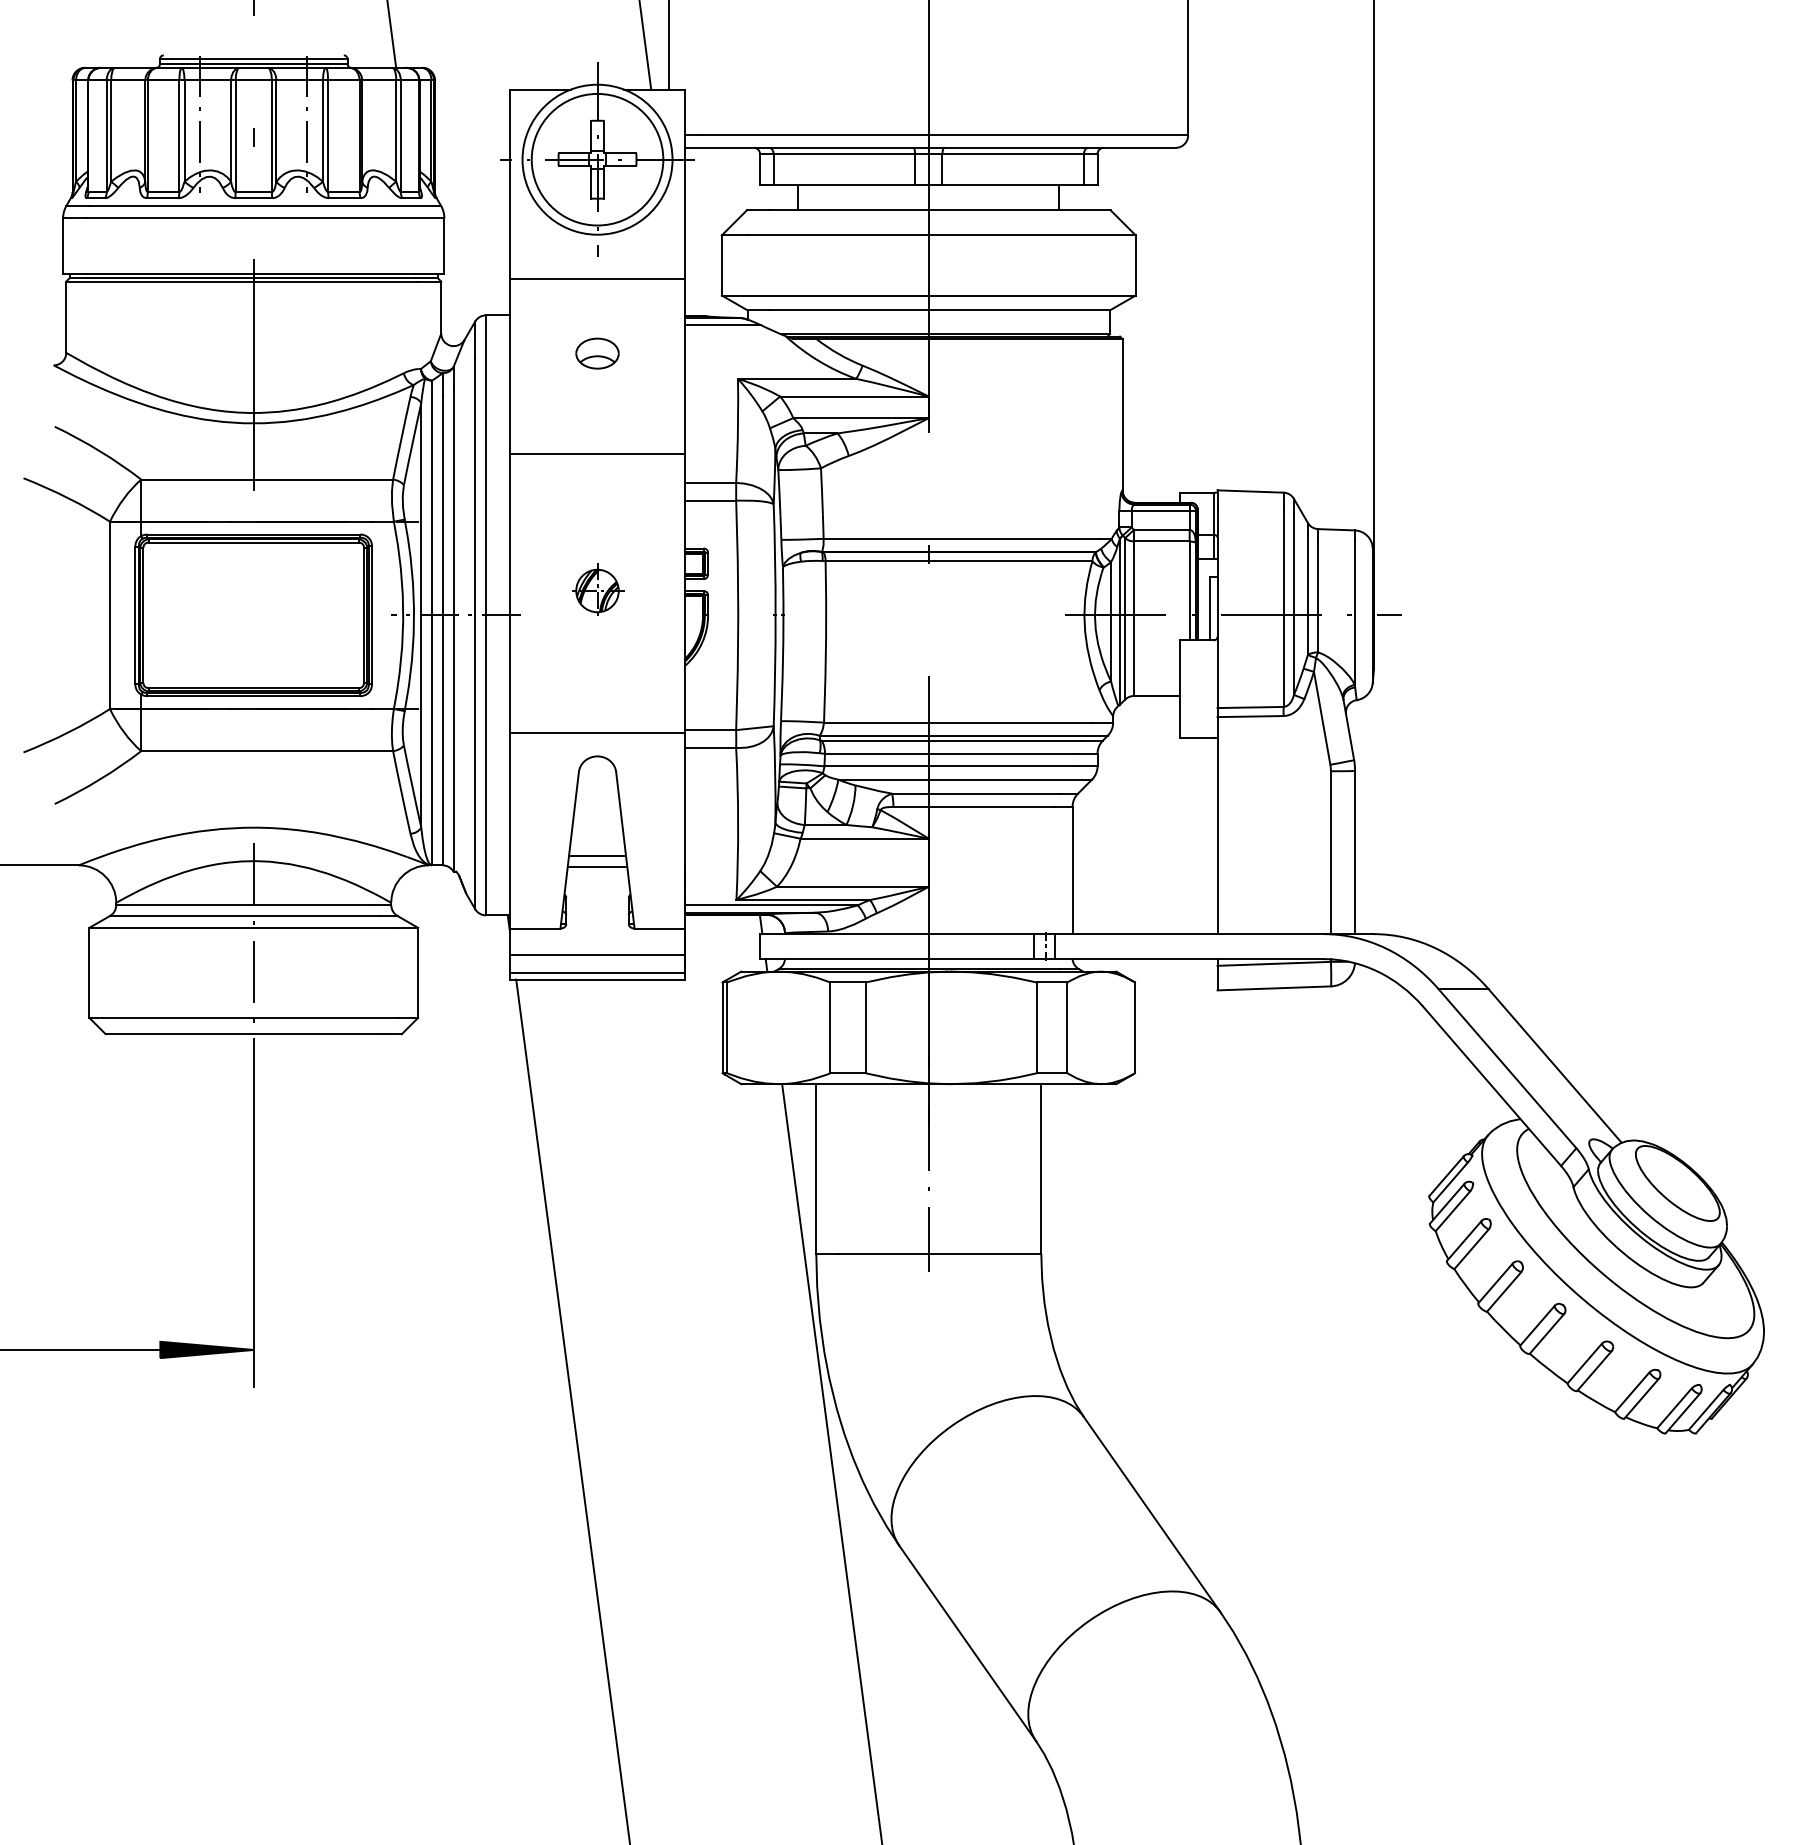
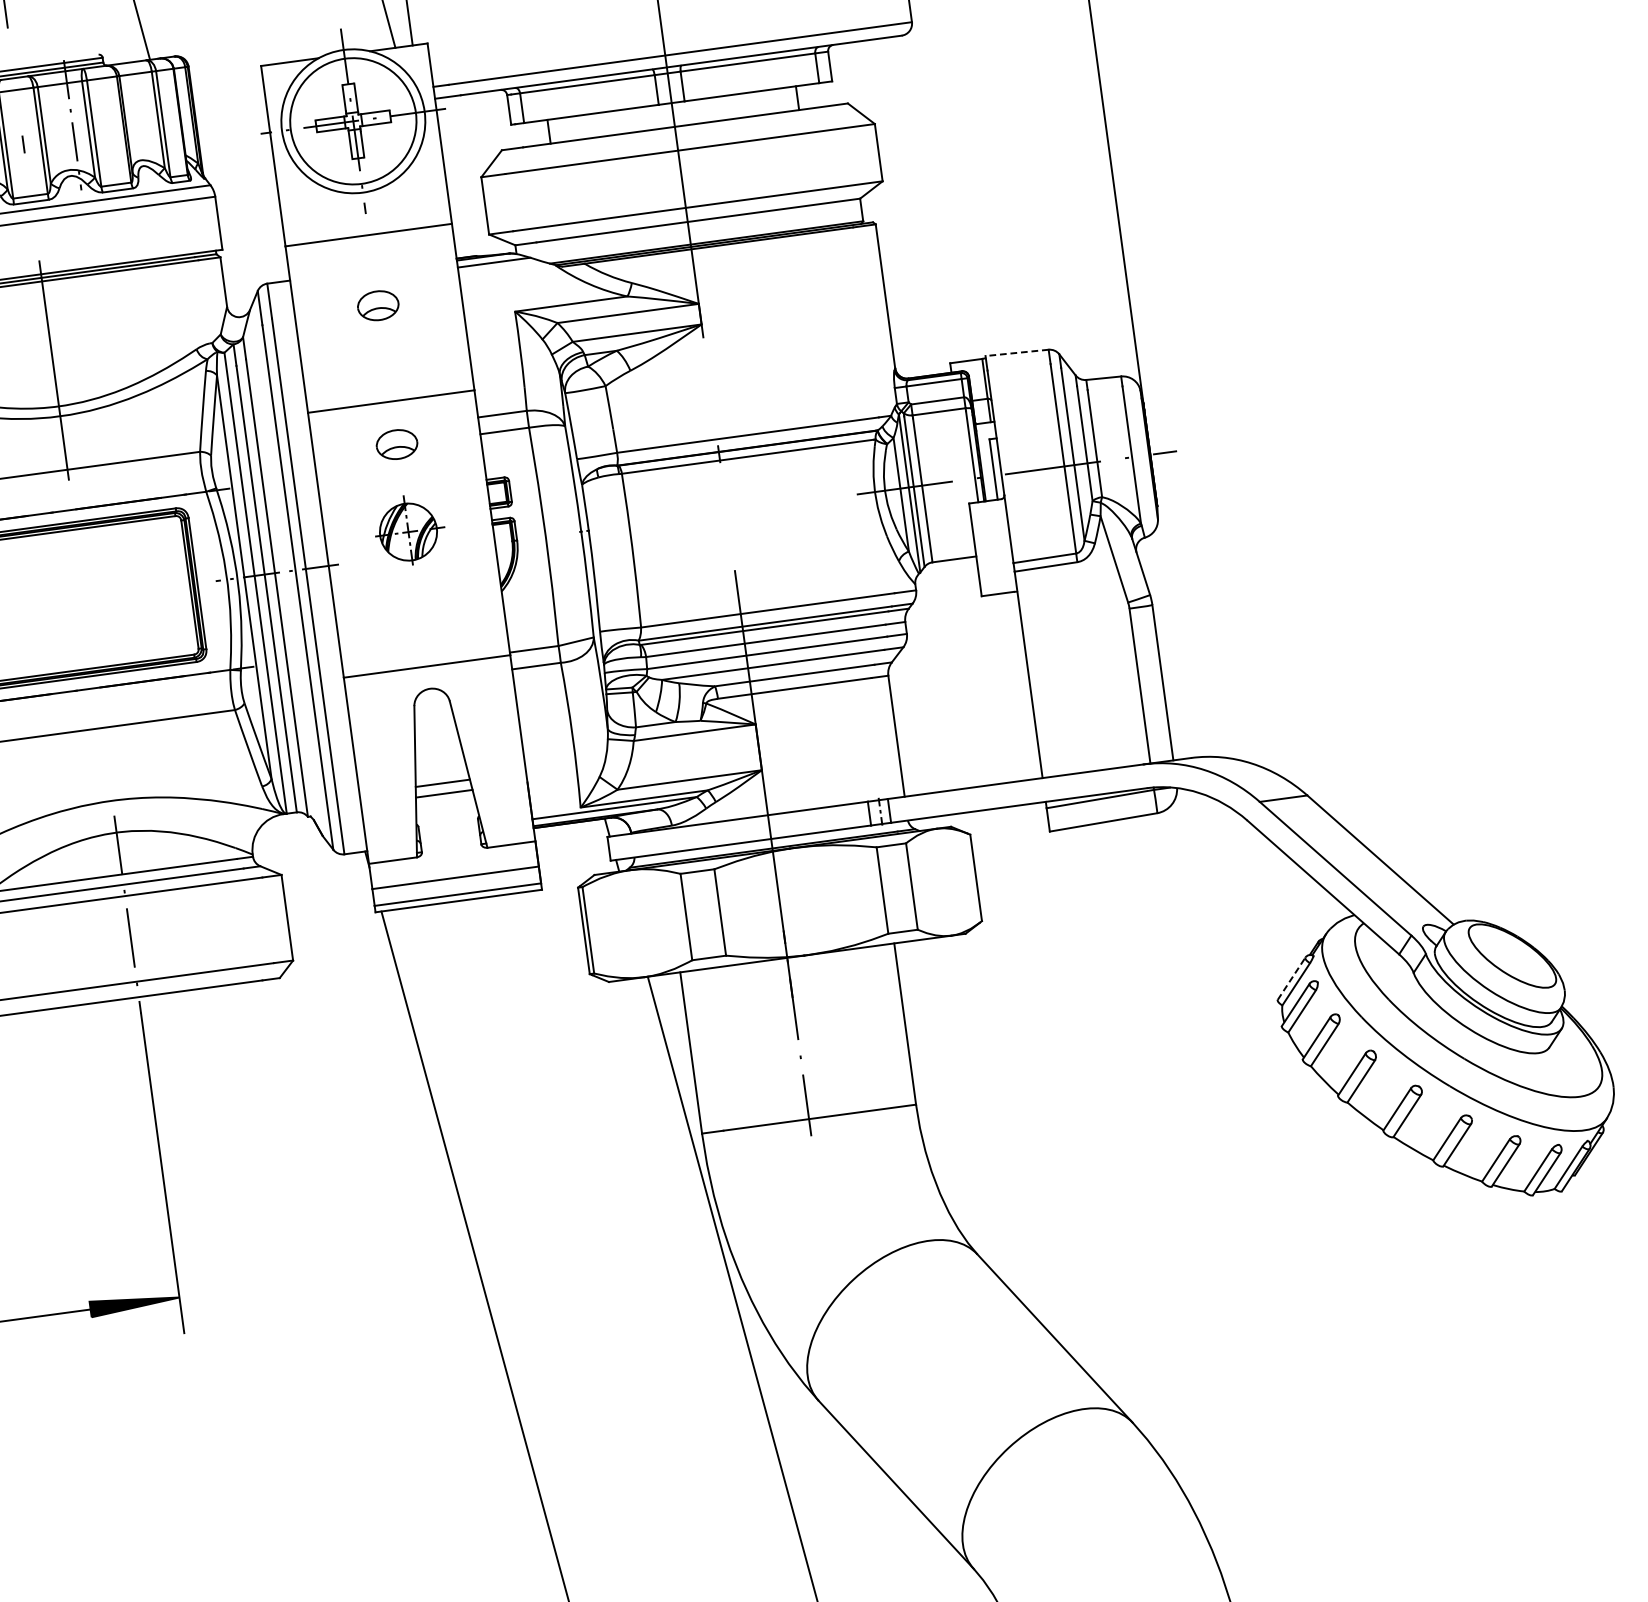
line: (1250, 491) -> (1017, 352), solid -> dashed
part: (597, 499) -> (397, 444), added
part: (598, 589) -> (409, 529), size x1.4
line: (1446, 1175) -> (1291, 978), solid -> dashed

